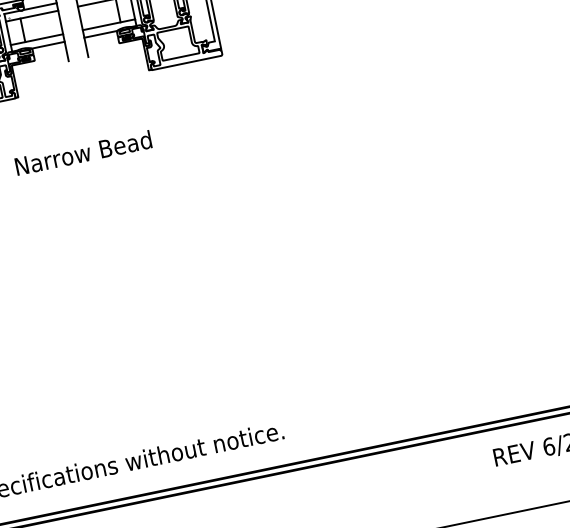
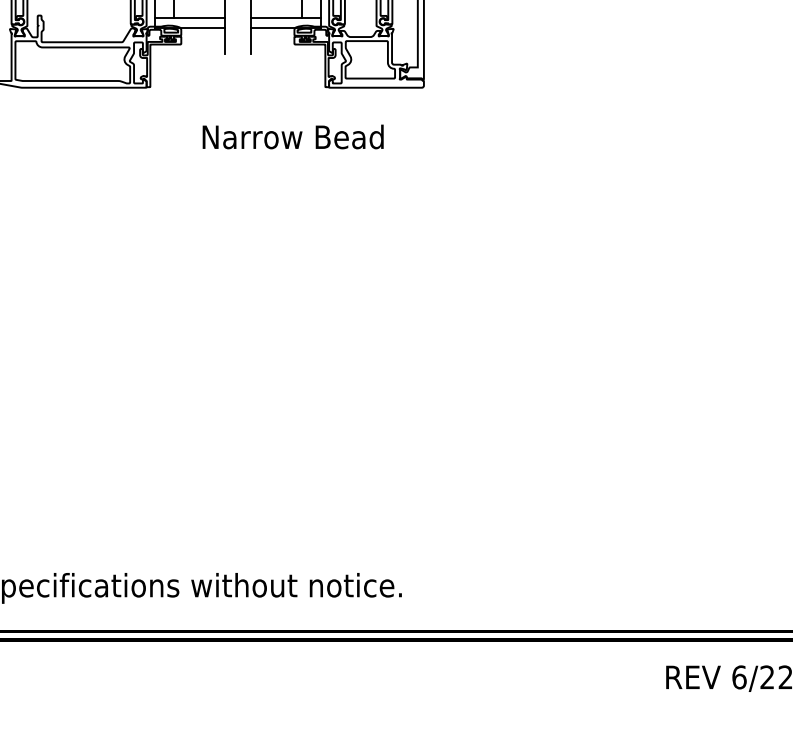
text: (82, 152) -> (292, 136), moved

